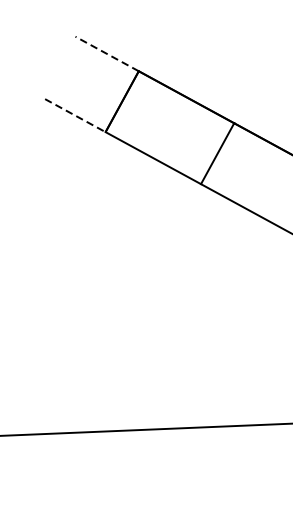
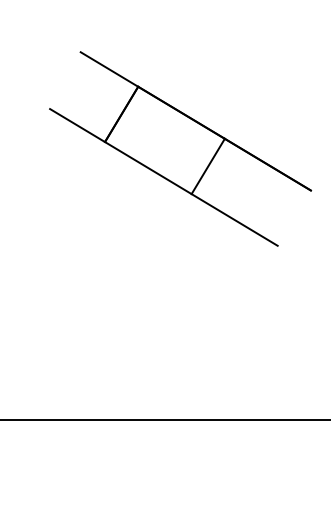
line: (107, 53) -> (109, 69), dashed -> solid
line: (75, 115) -> (77, 125), dashed -> solid

